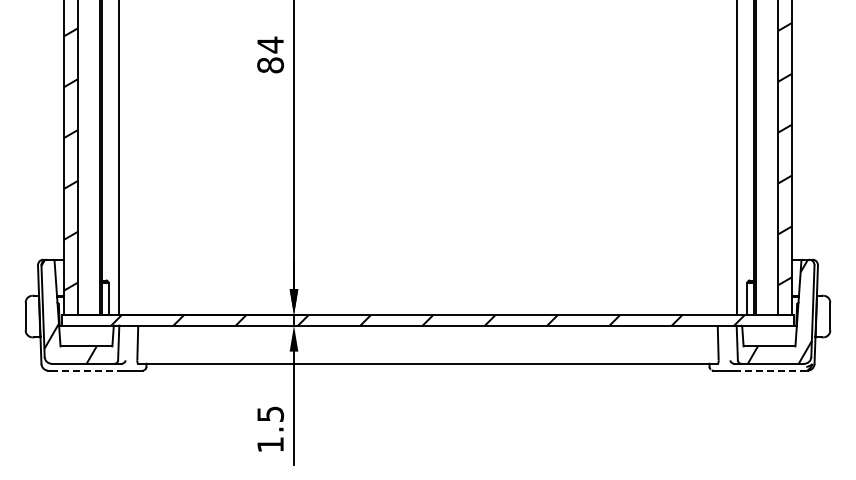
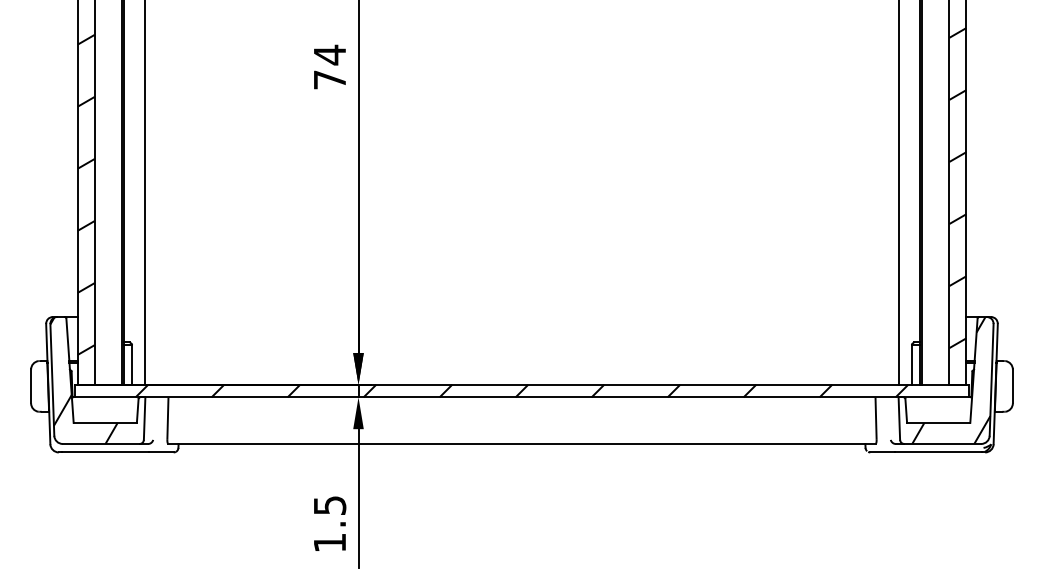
text: (270, 65) -> (329, 80), 84 -> 74
line: (87, 370) -> (106, 452), dashed -> solid
line: (769, 370) -> (938, 452), dashed -> solid

